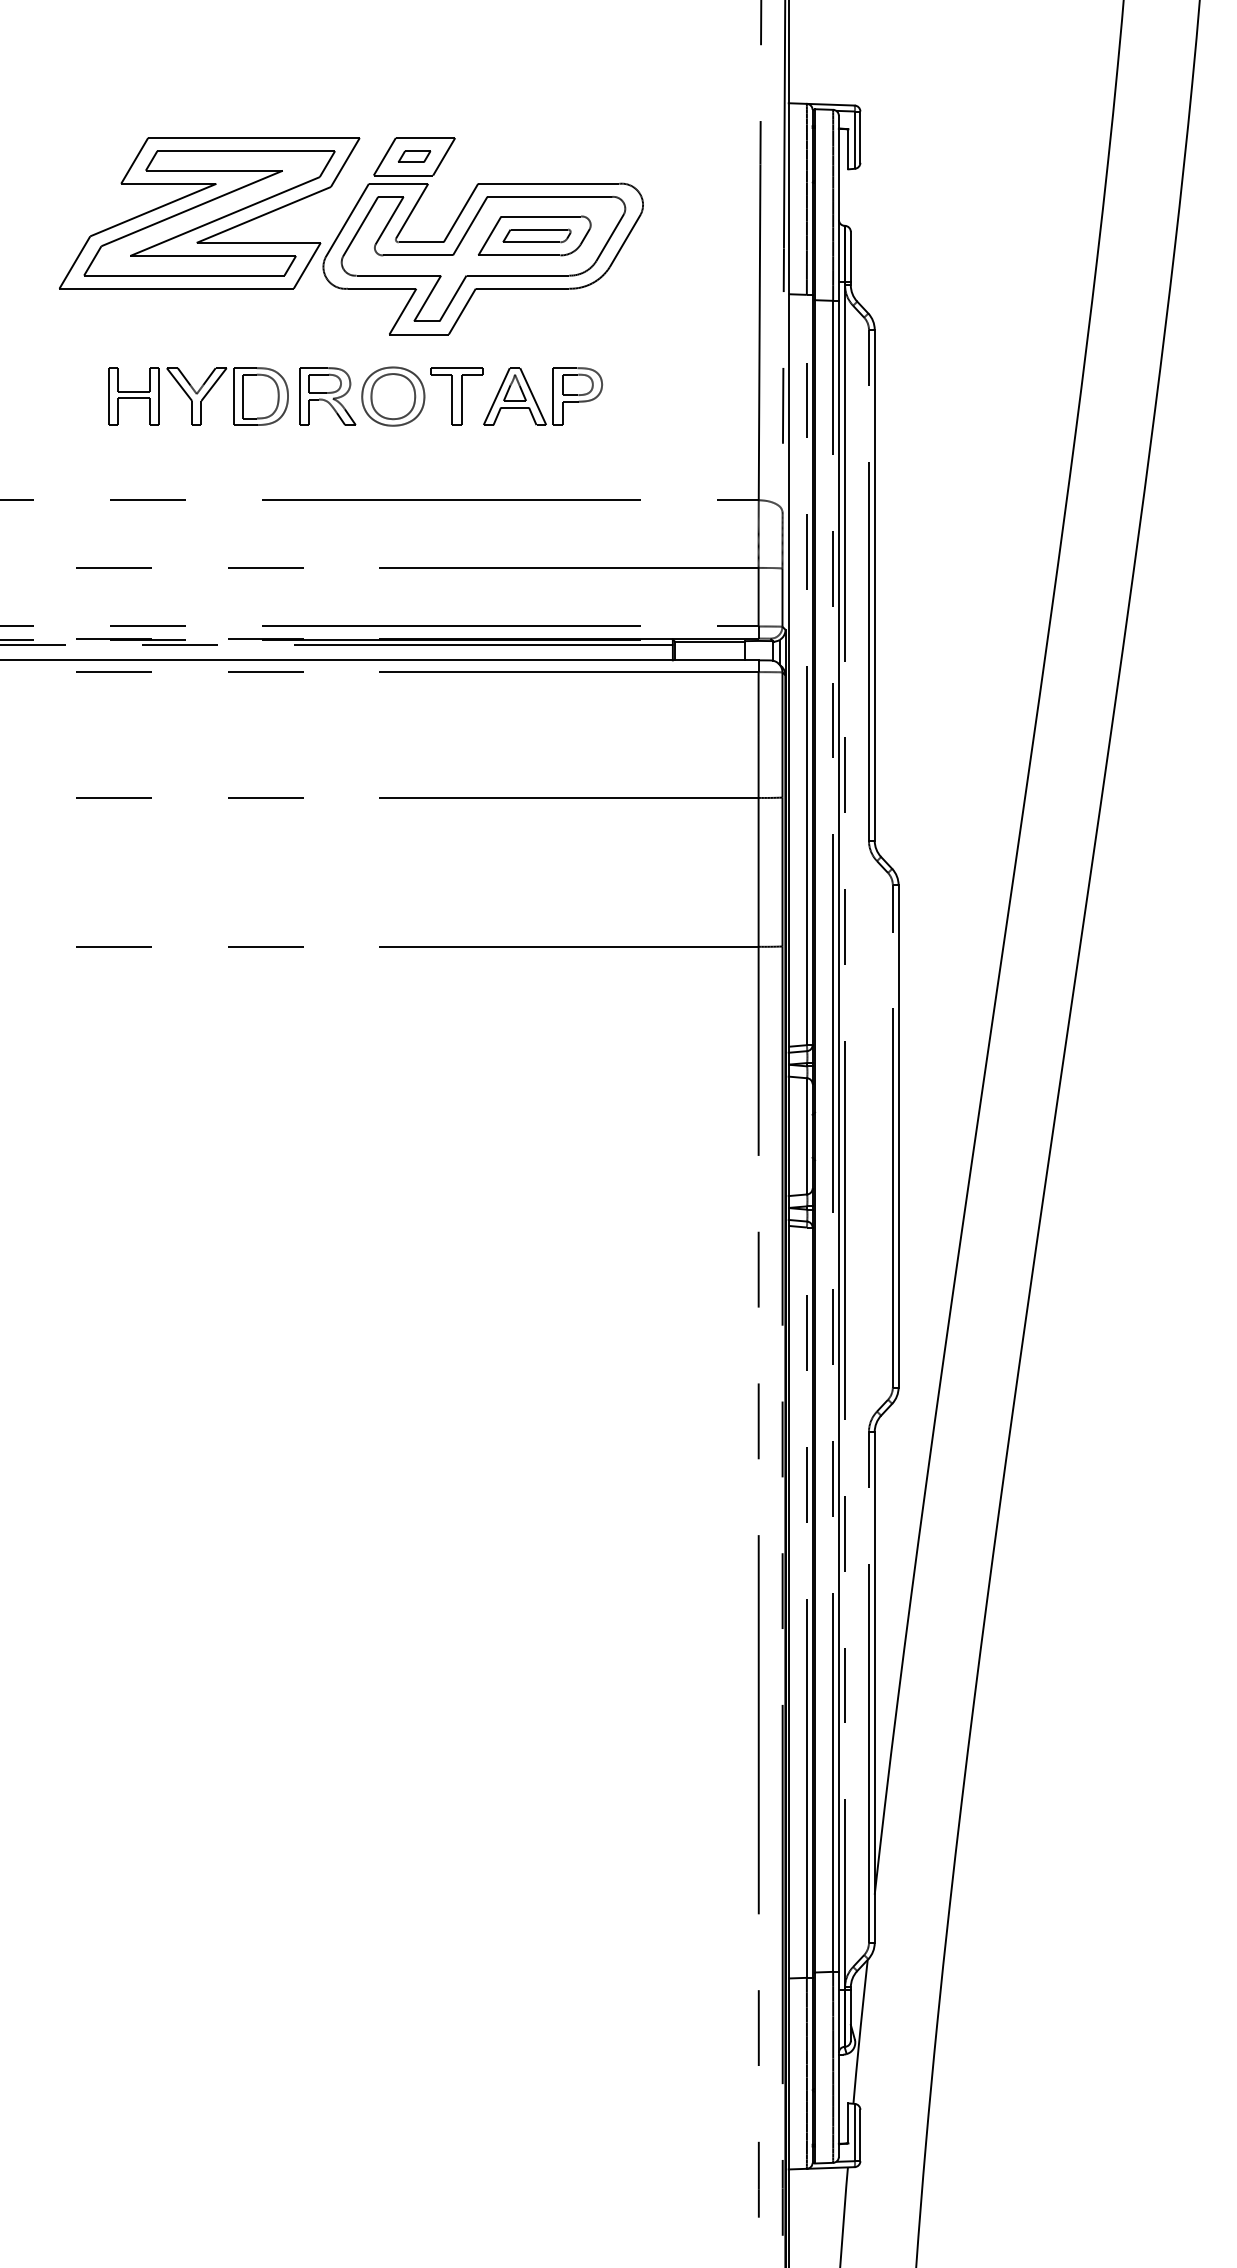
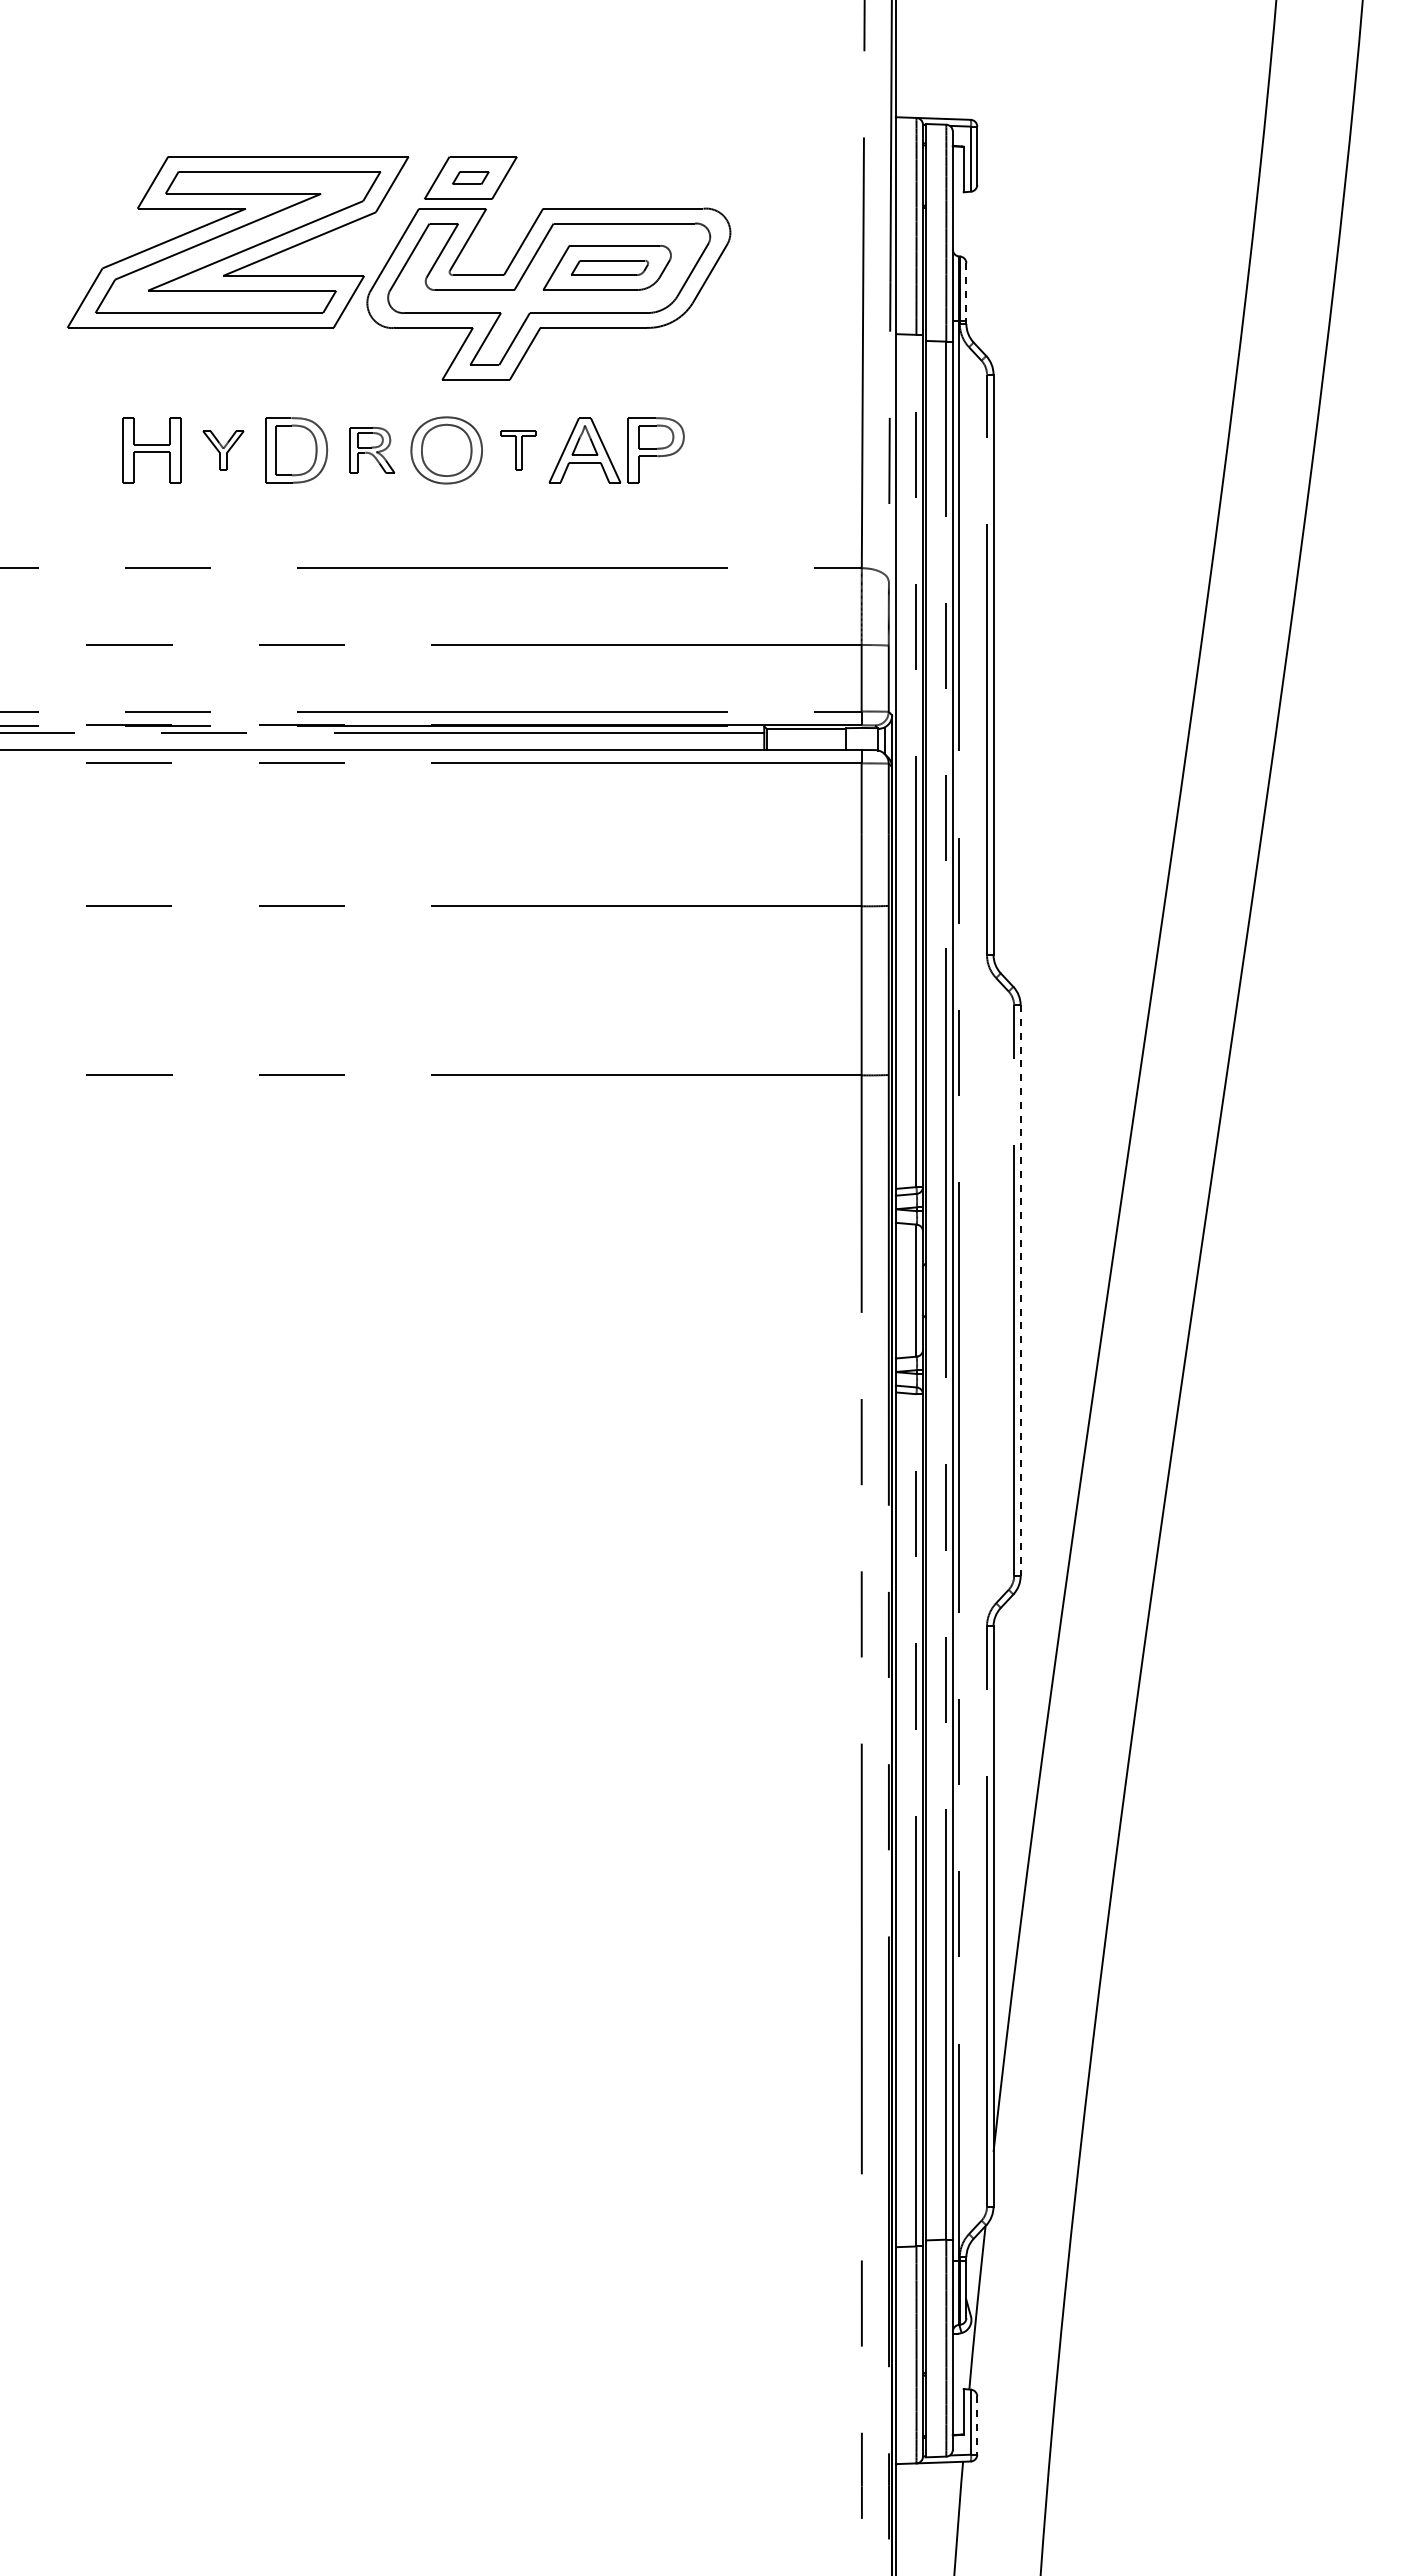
line: (850, 257) -> (966, 292), solid -> dashed
part: (196, 396) -> (223, 450), size x0.6
part: (327, 396) -> (372, 450), size x0.7
part: (456, 396) -> (518, 450), size x0.6
line: (898, 1137) -> (1020, 1291), solid -> dashed
line: (860, 2136) -> (977, 2426), solid -> dashed

